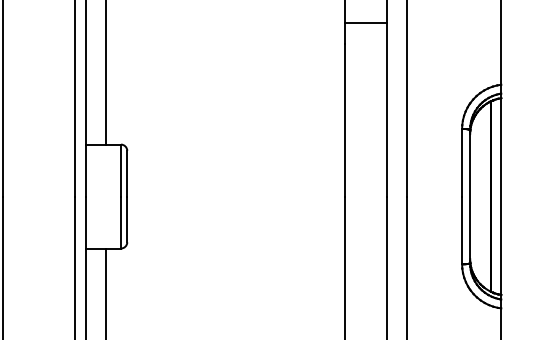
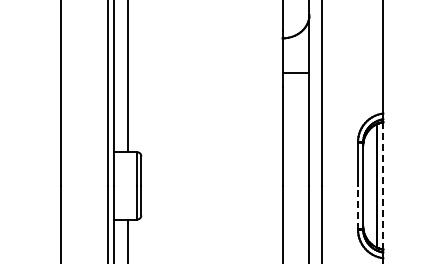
line: (501, 195) -> (383, 185), solid -> dashed
line: (462, 229) -> (358, 207), solid -> dashed

